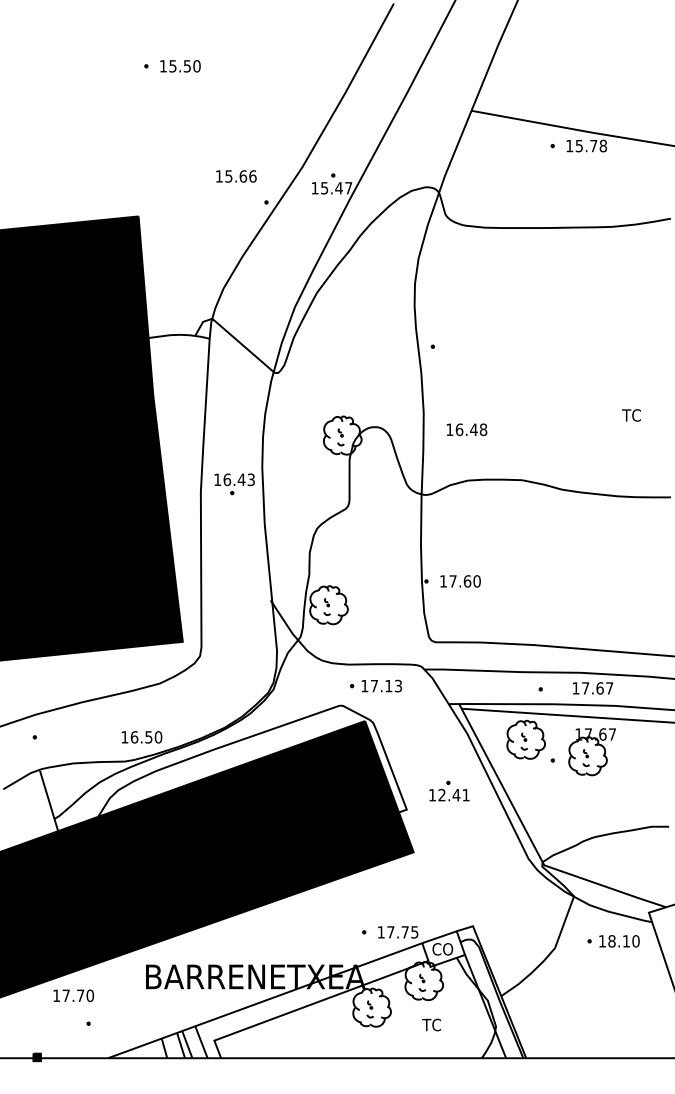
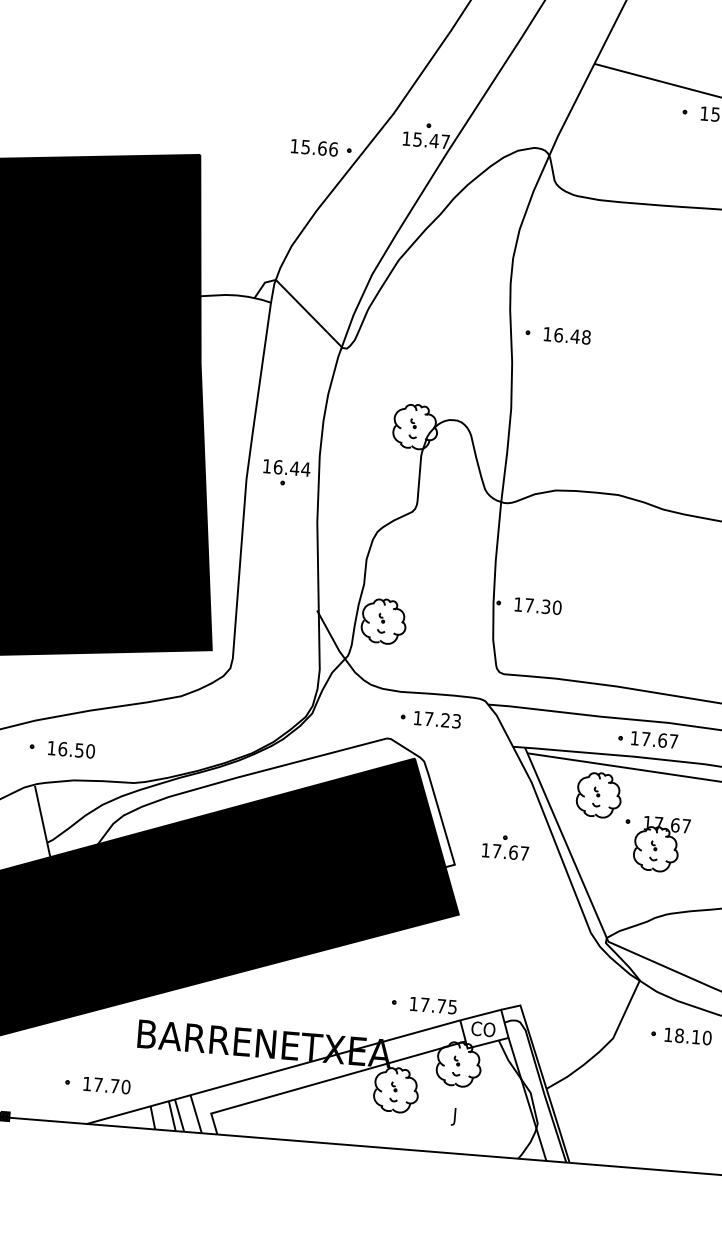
text: (236, 176) -> (314, 147), moved
text: (466, 429) -> (566, 335), moved
text: (251, 479) -> (306, 469), 16.43 -> 16.44
text: (467, 581) -> (546, 606), 17.60 -> 17.30
text: (388, 685) -> (445, 719), 17.13 -> 17.23
text: (593, 688) -> (655, 740), moved
text: (141, 737) -> (70, 750), moved
part: (591, 752) -> (660, 845), moved
text: (453, 794) -> (510, 851), 12.41 -> 17.67
text: (73, 995) -> (106, 1085), moved
text: (431, 1026) -> (463, 1117), TC -> J

